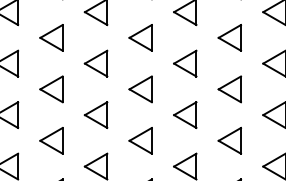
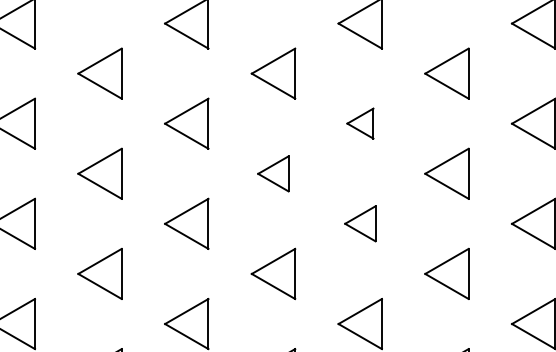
part: (185, 63) -> (360, 123), size x0.6
part: (140, 89) -> (273, 174), size x0.7
part: (185, 114) -> (360, 222), size x0.7

